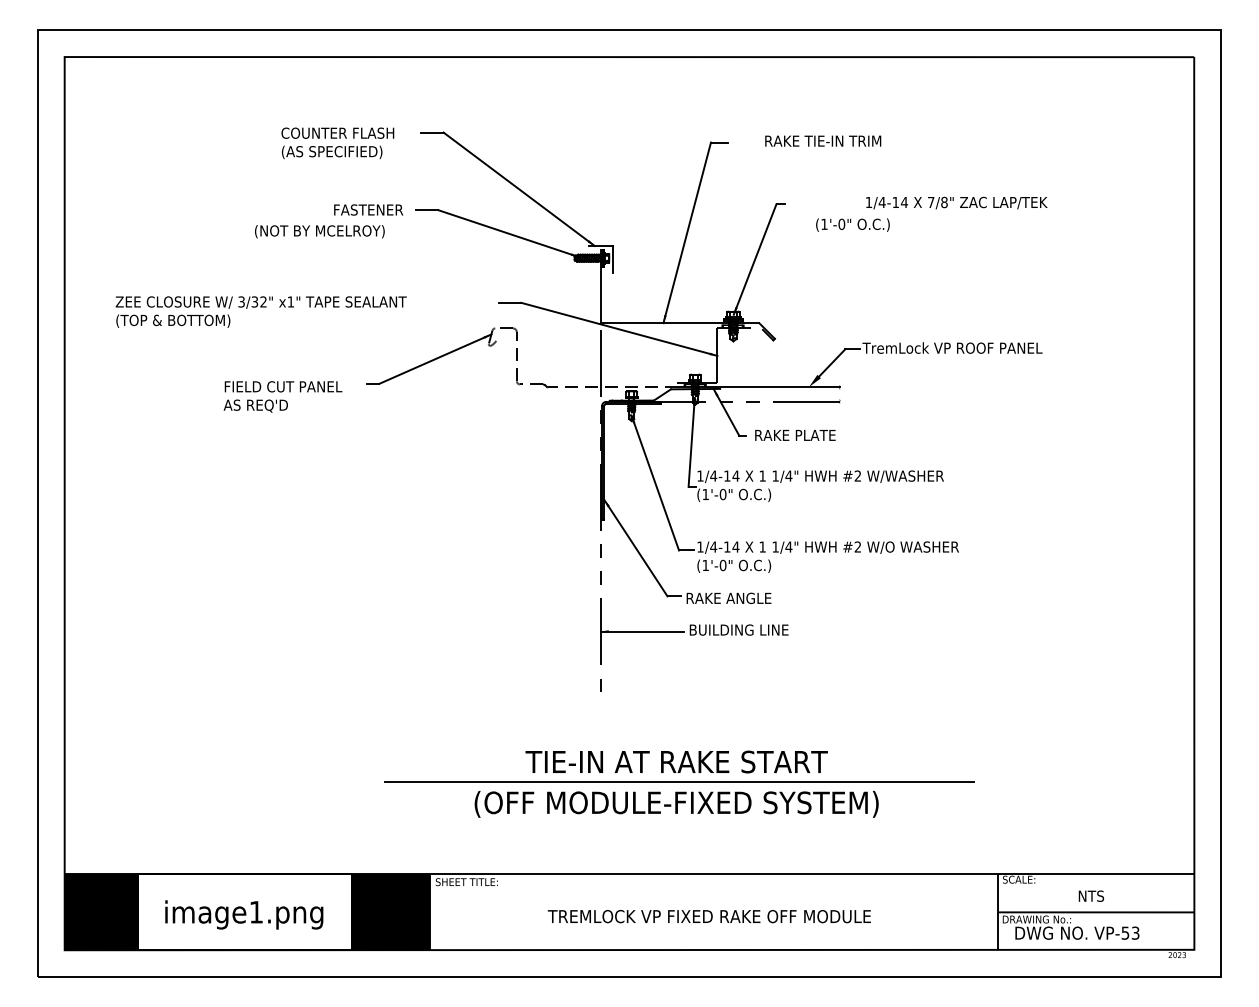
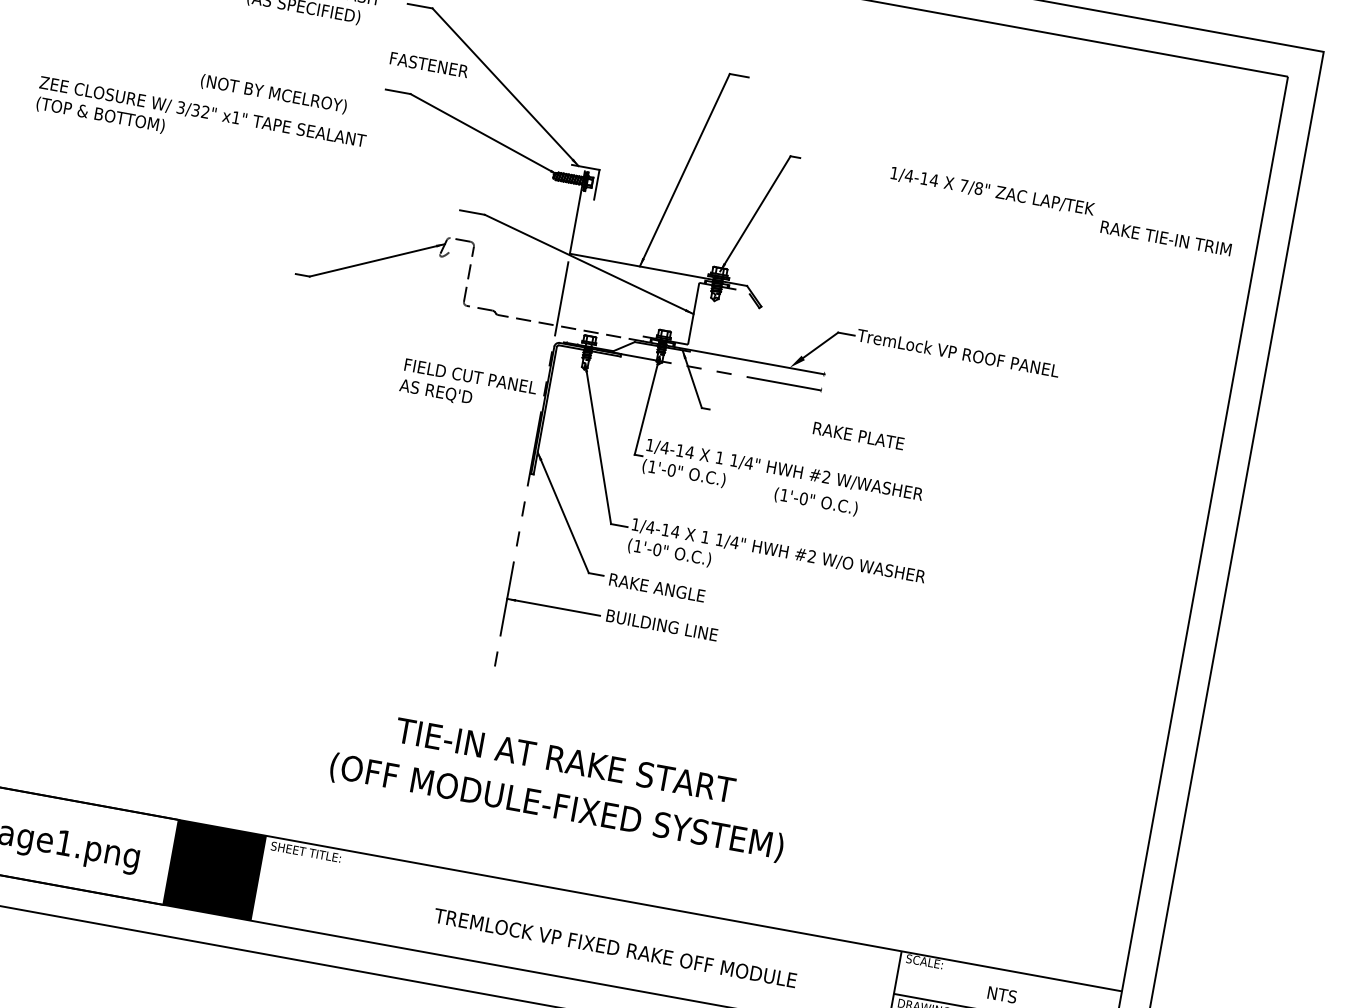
text: (823, 140) -> (1166, 237), moved
text: (368, 209) -> (429, 64), moved
text: (852, 224) -> (815, 501), moved
text: (260, 311) -> (200, 122), moved
text: (282, 396) -> (467, 387), moved
text: (795, 435) -> (858, 436), moved
line: (678, 781) -> (563, 782), removed
text: (708, 916) -> (614, 947), moved

